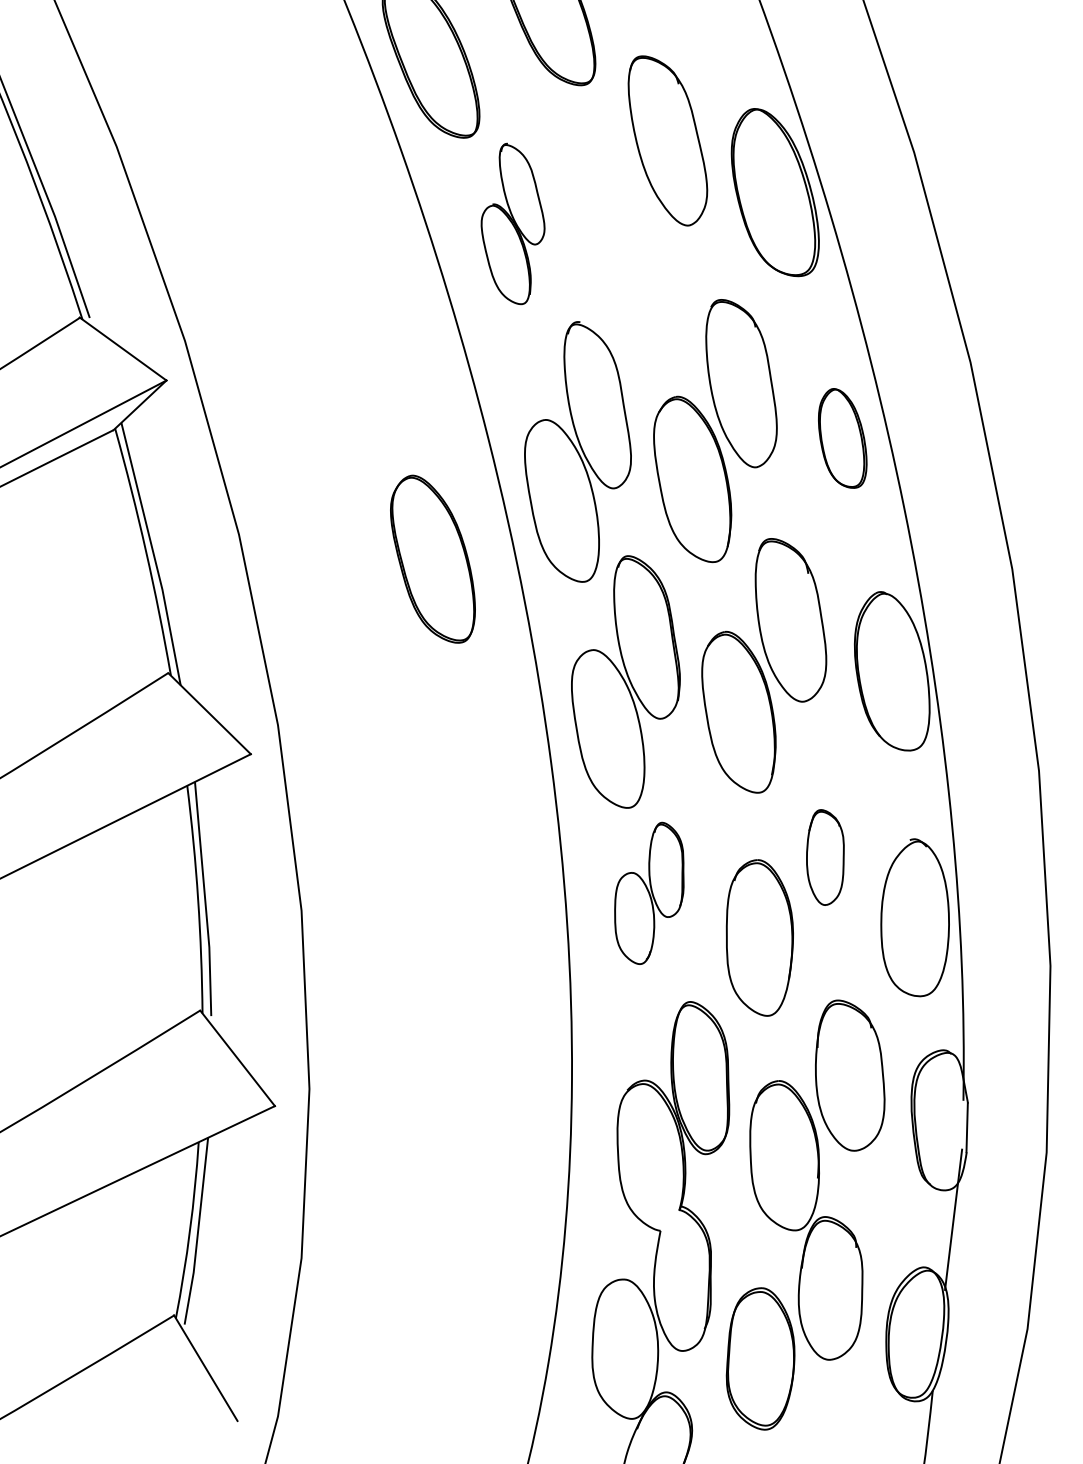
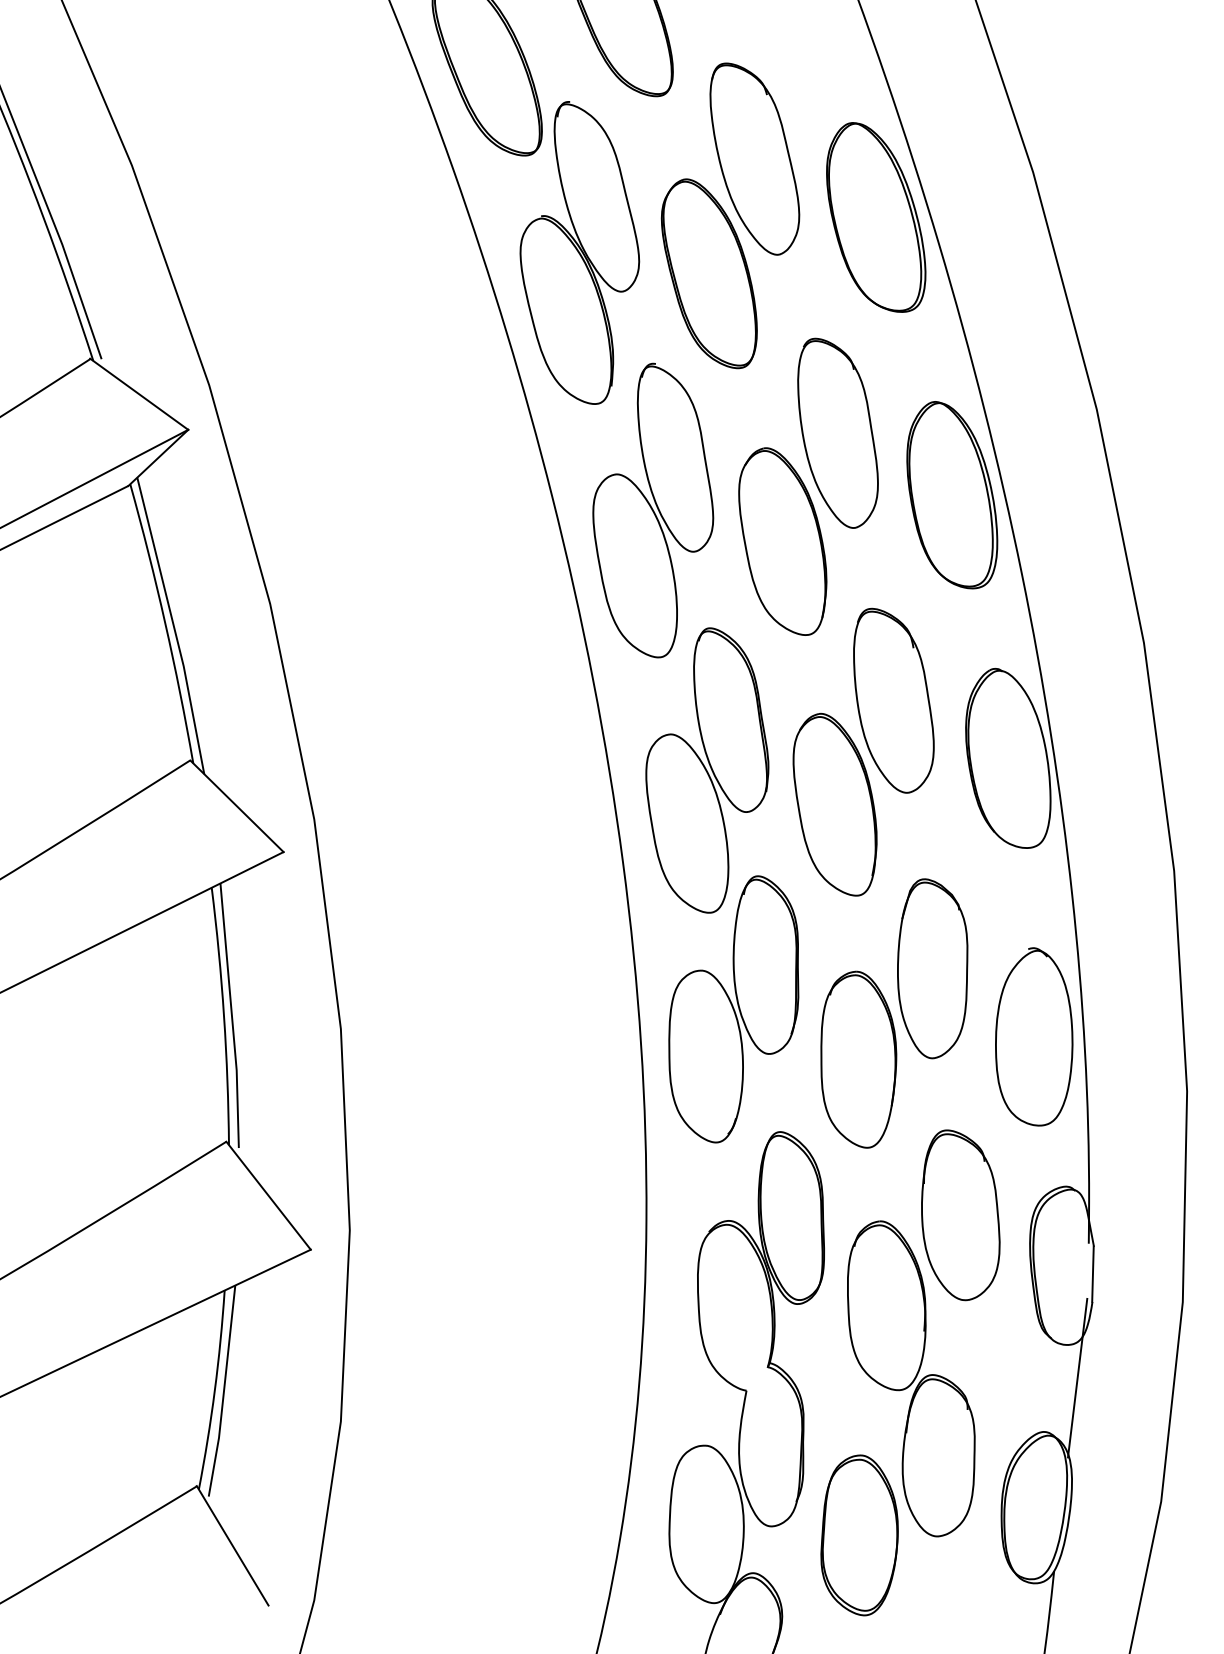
part: (512, 223) -> (579, 252), size x1.67
part: (842, 438) -> (952, 495), size x1.67
part: (432, 558) -> (708, 273), moved
part: (825, 857) -> (932, 968), size x1.67
part: (649, 893) -> (733, 1009), size x1.67

